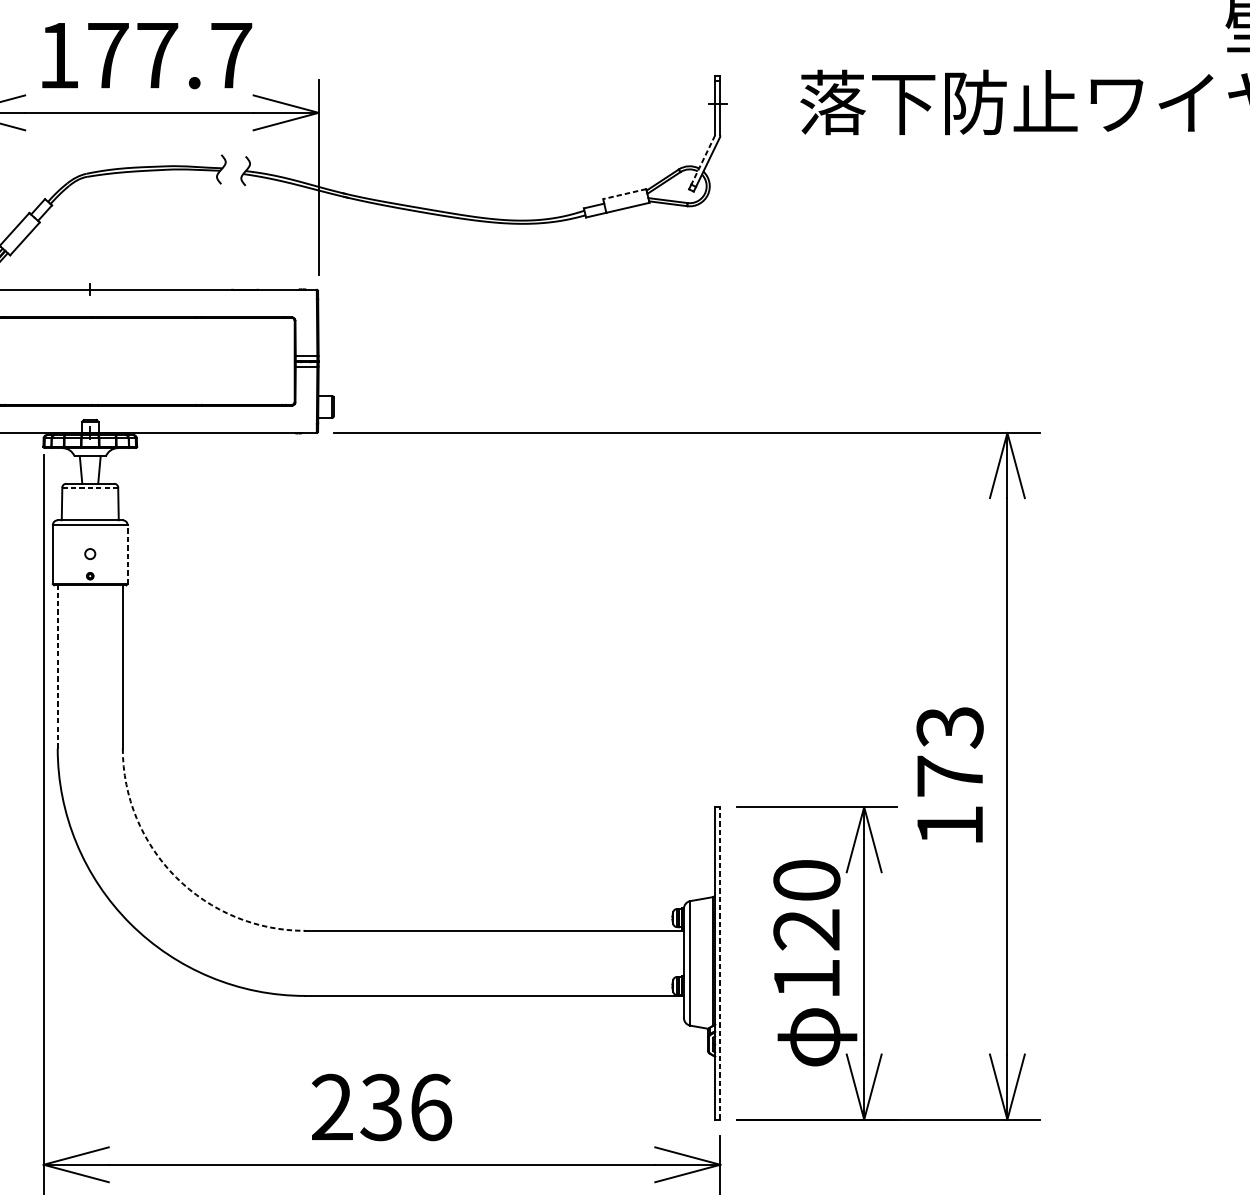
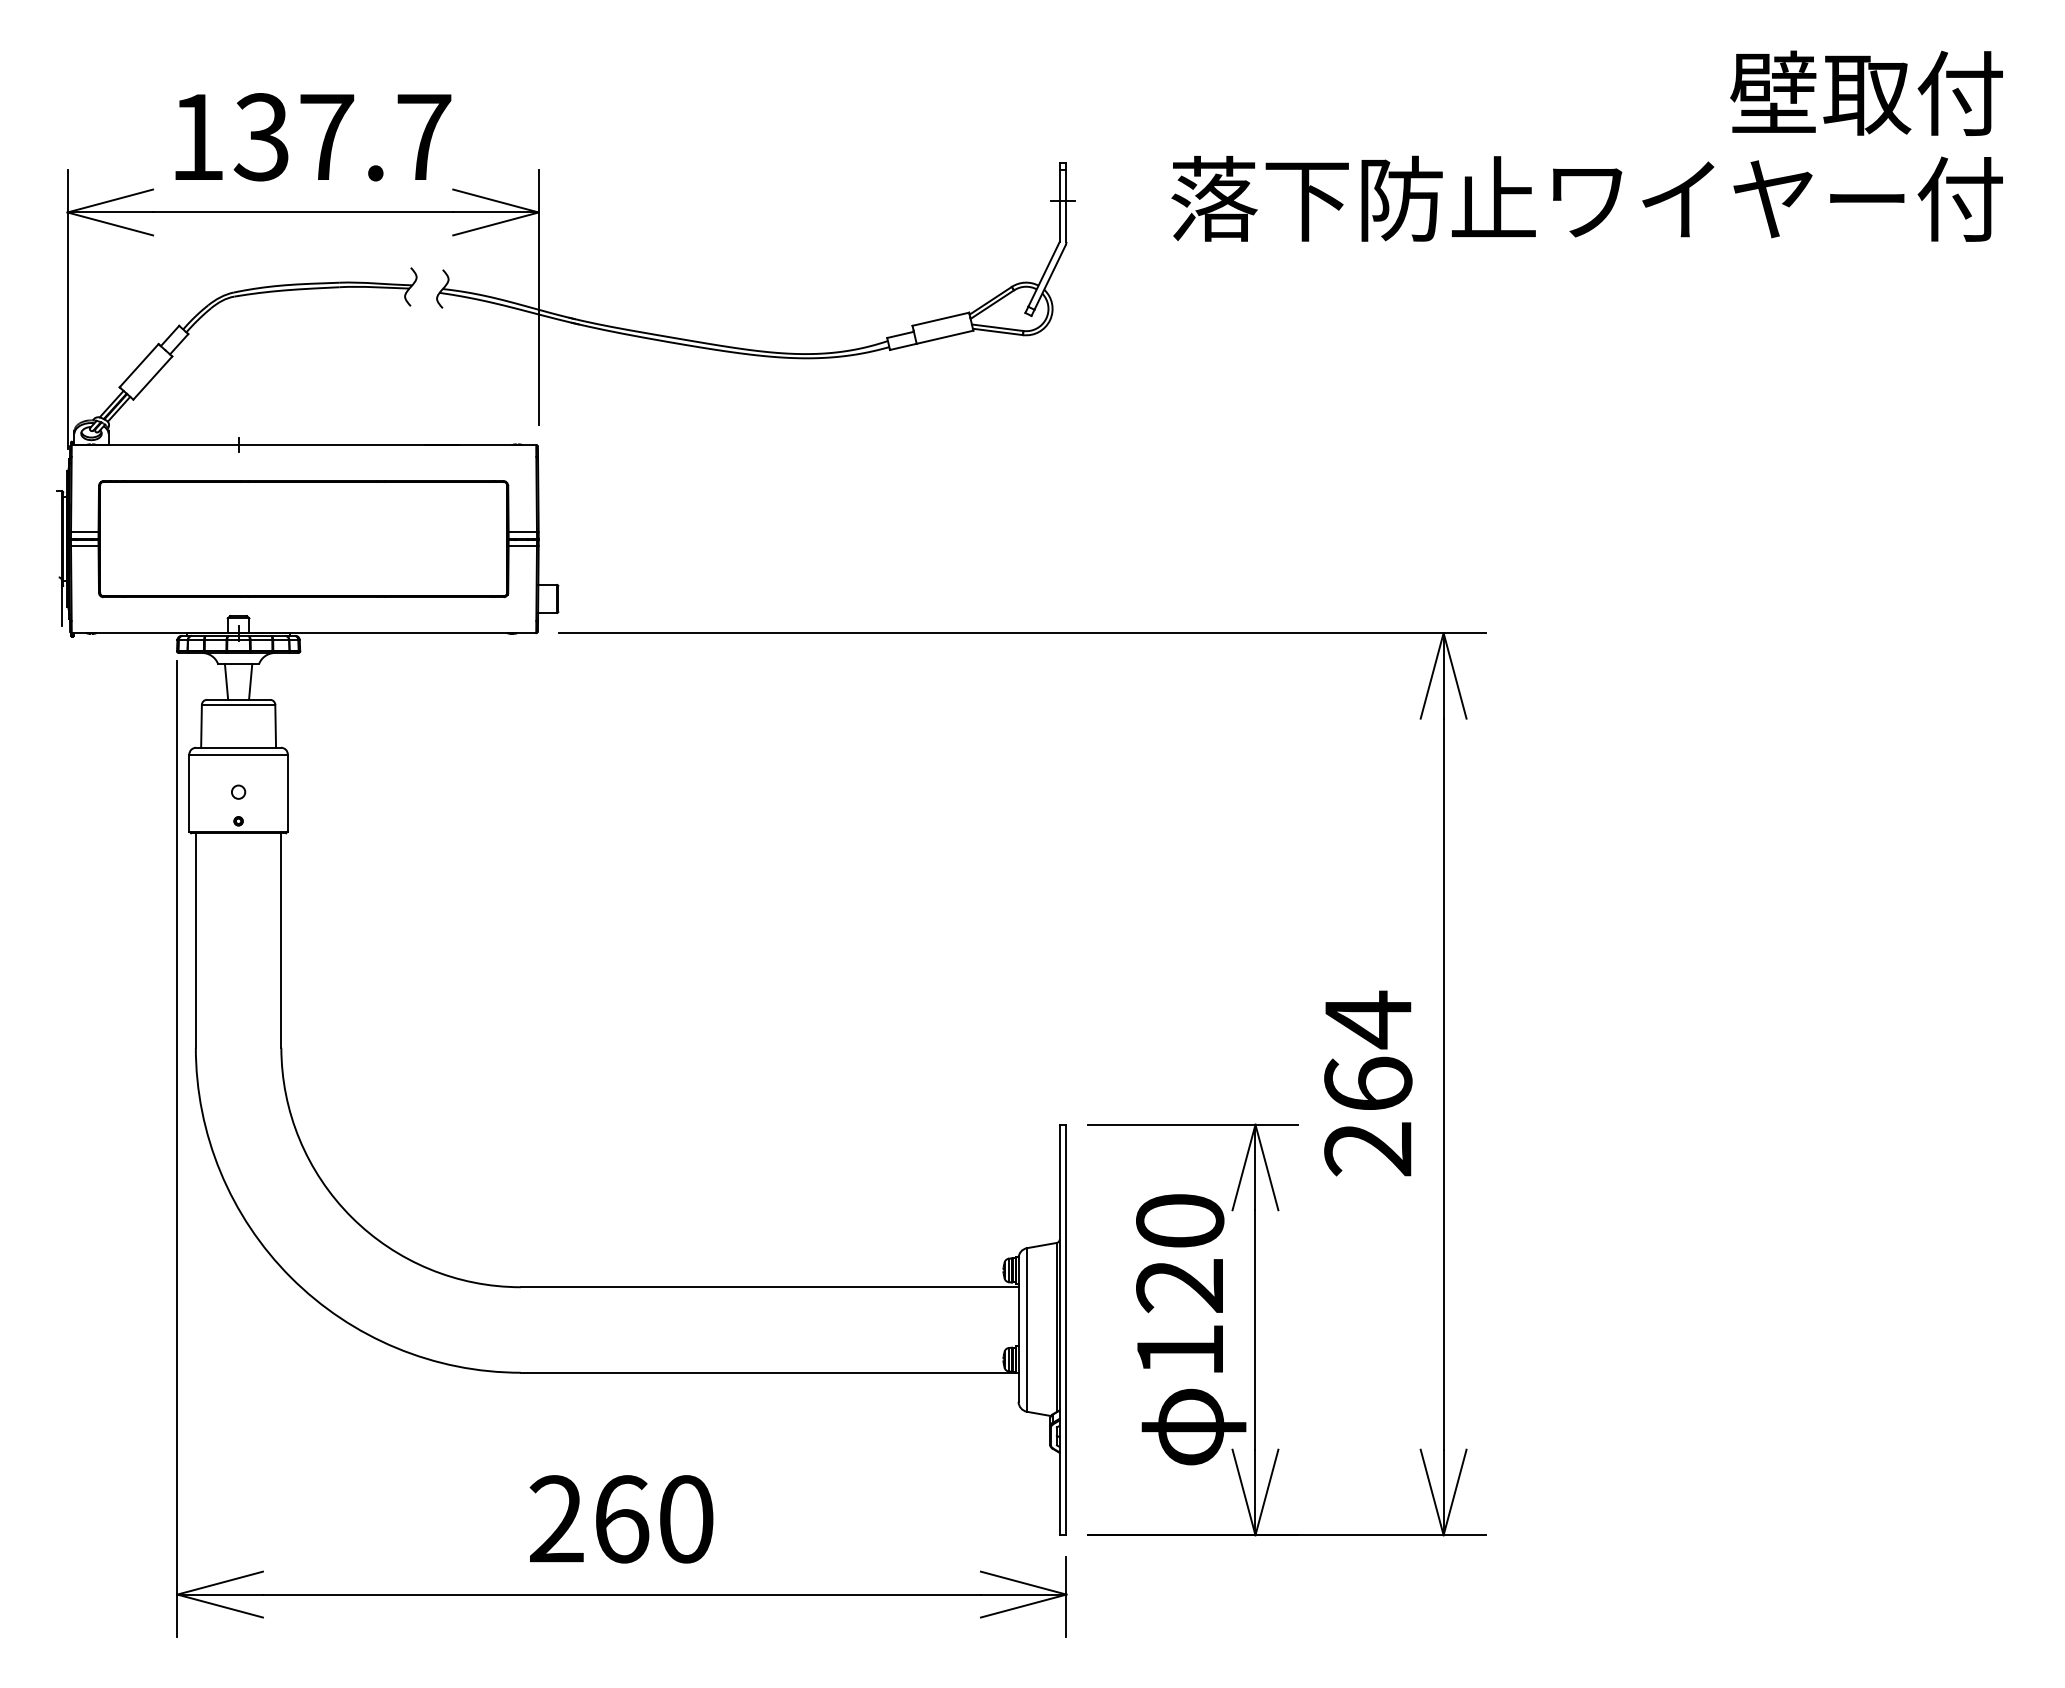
text: (107, 55) -> (261, 137), 177.7 -> 137.7
line: (702, 160) -> (1043, 274), dashed -> solid
line: (624, 194) -> (940, 319), dashed -> solid
line: (90, 487) -> (238, 704), dashed -> solid
line: (127, 554) -> (287, 792), dashed -> solid
line: (57, 666) -> (195, 940), dashed -> solid
text: (950, 775) -> (1368, 1083), 173 -> 264
arc: (176, 877) -> (351, 1217), dashed -> solid
line: (720, 963) -> (1066, 1329), dashed -> solid
text: (406, 1107) -> (653, 1519), 236 -> 260

